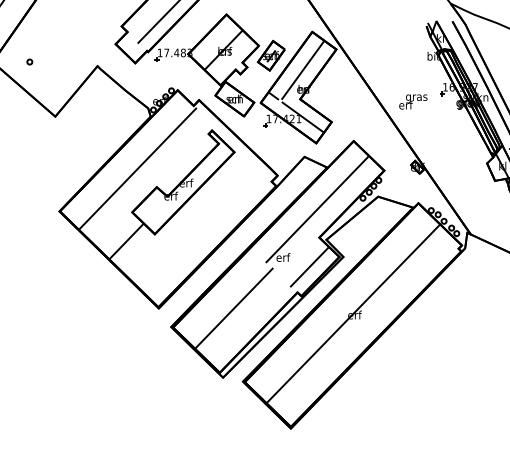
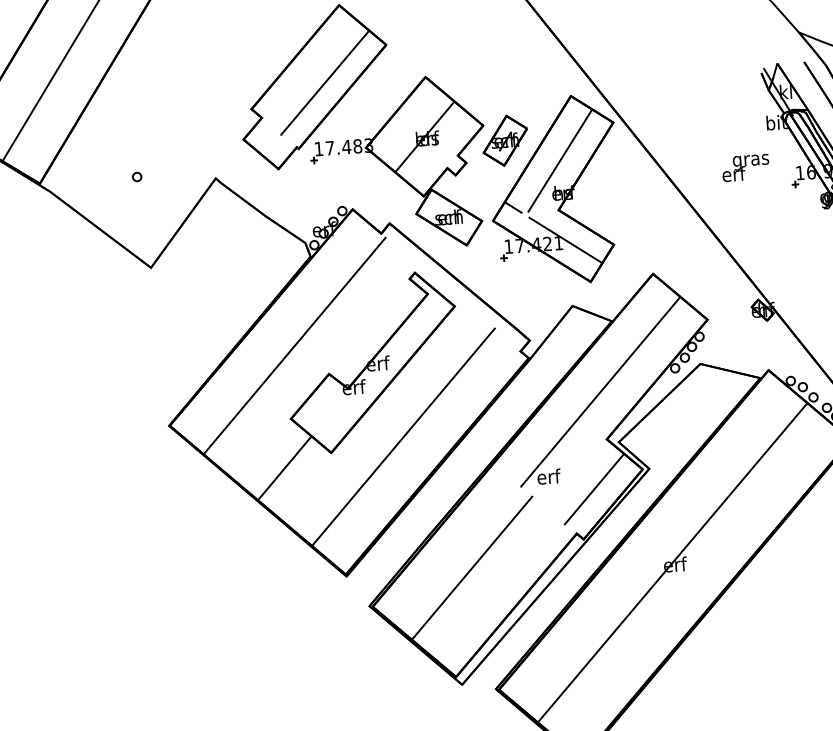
part: (29, 61) -> (136, 176), moved
text: (413, 101) -> (745, 167), moved
line: (198, 227) -> (403, 436), added

